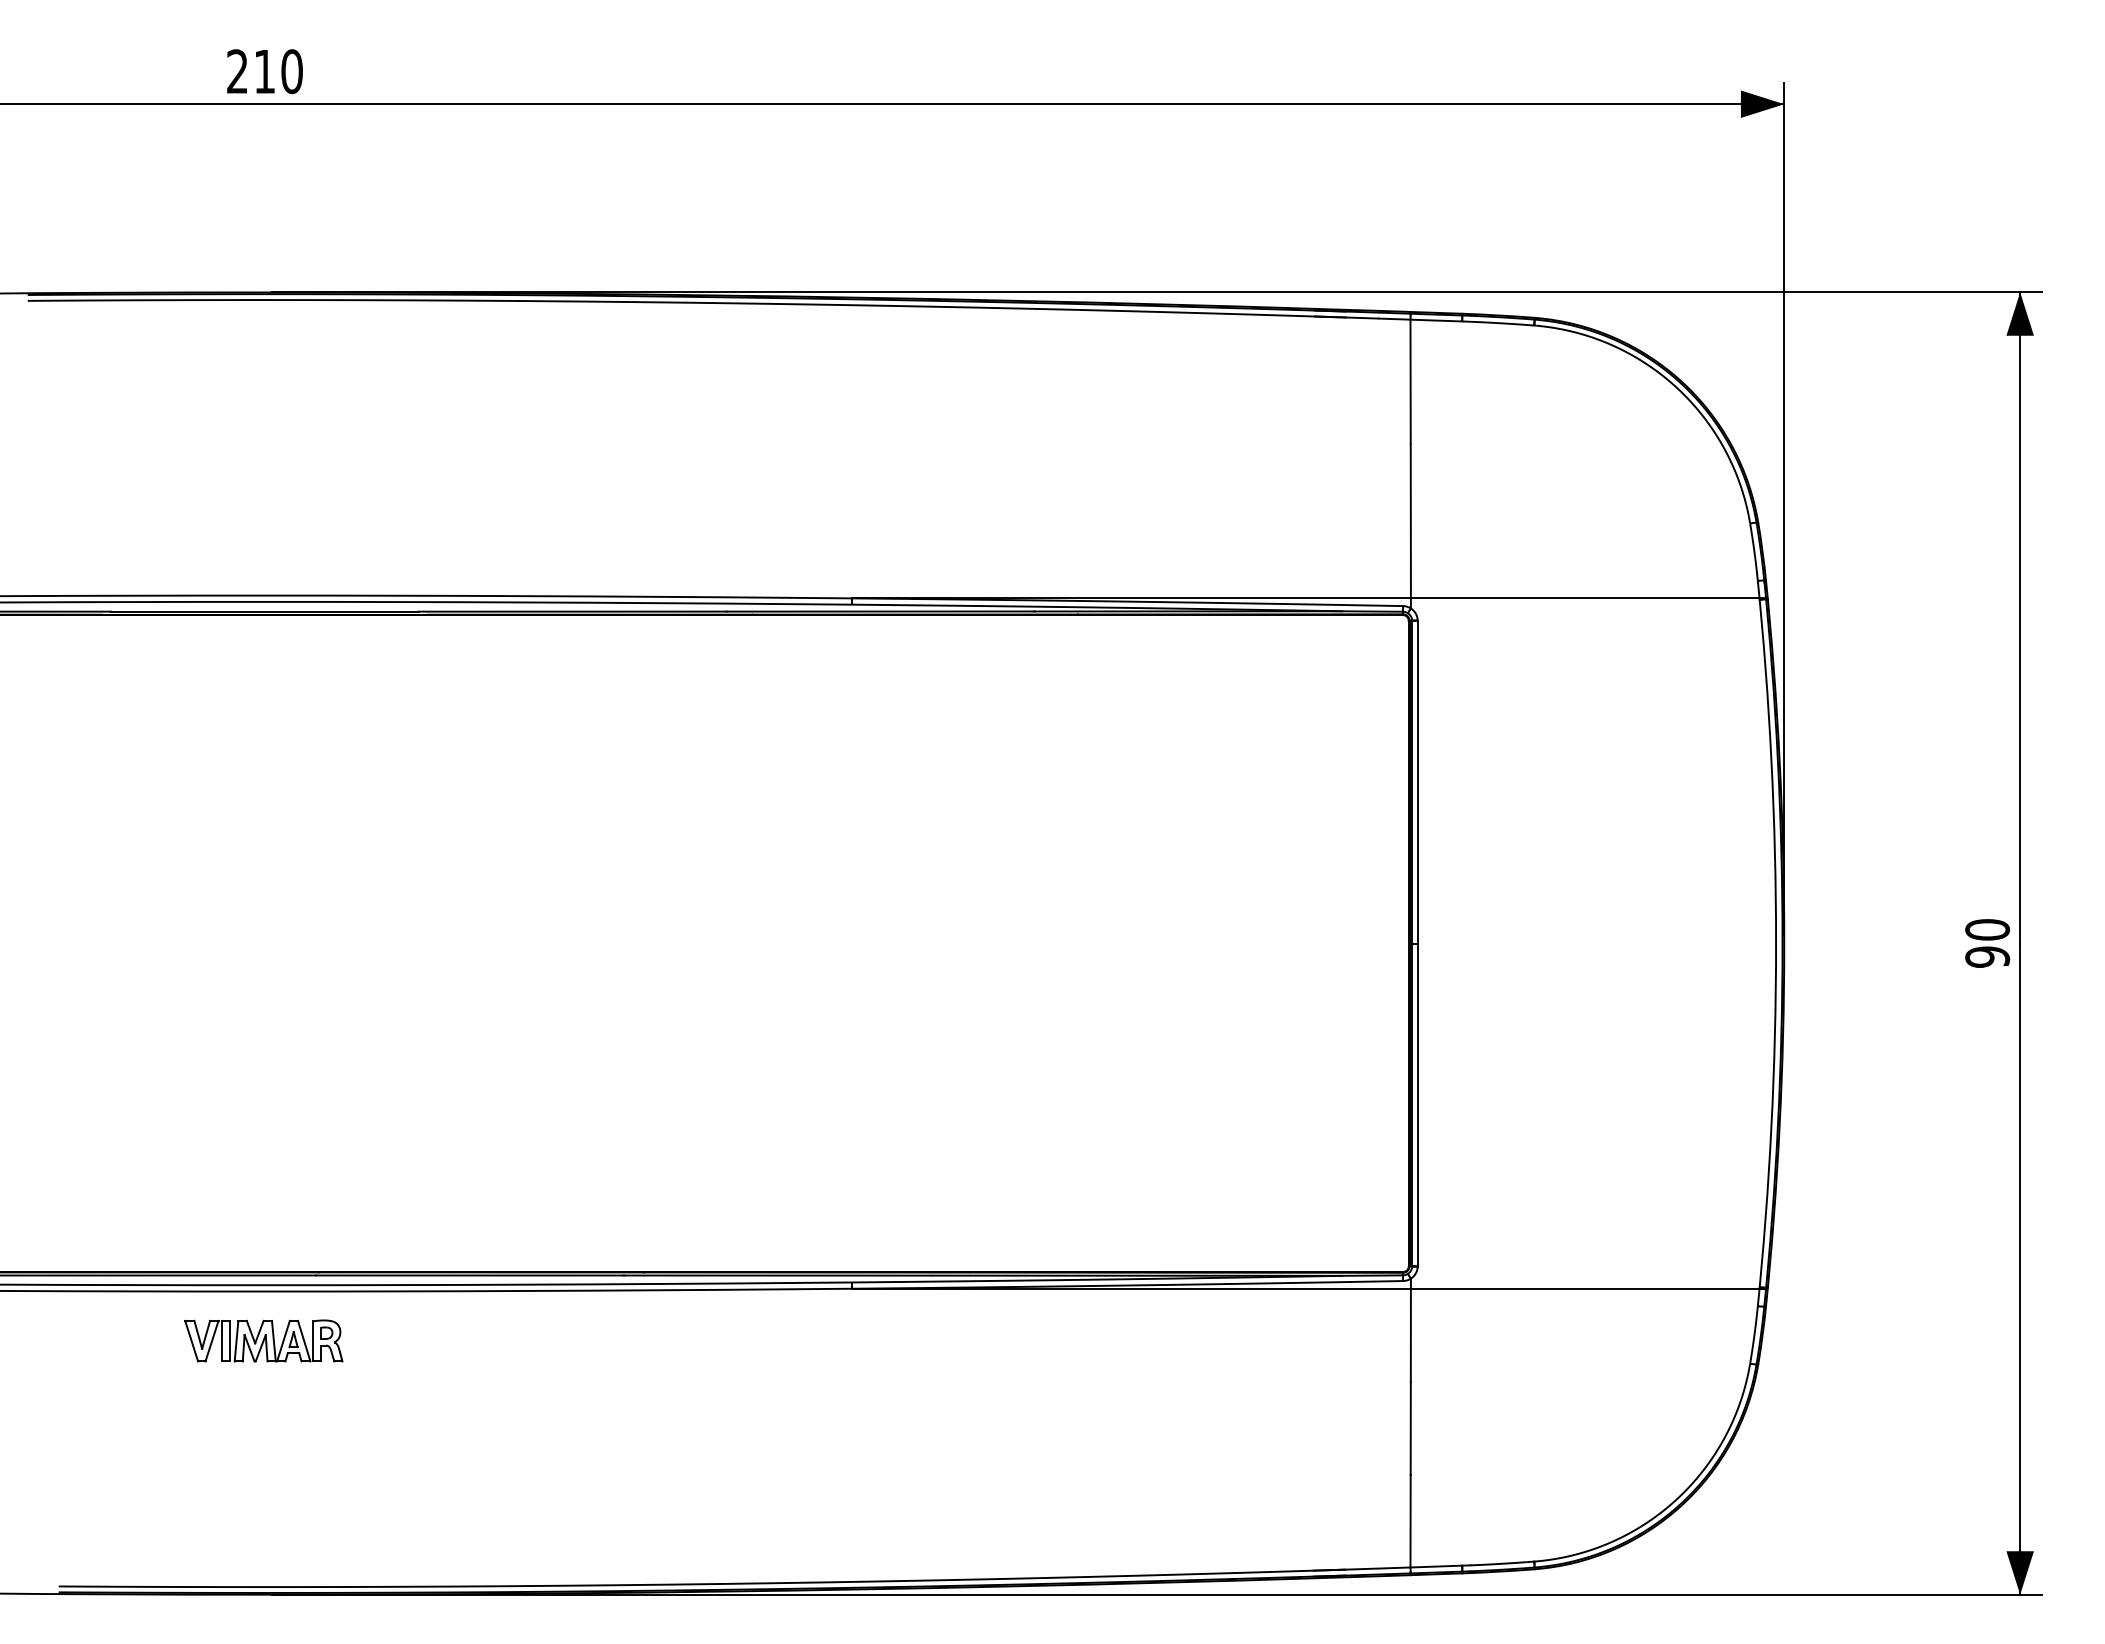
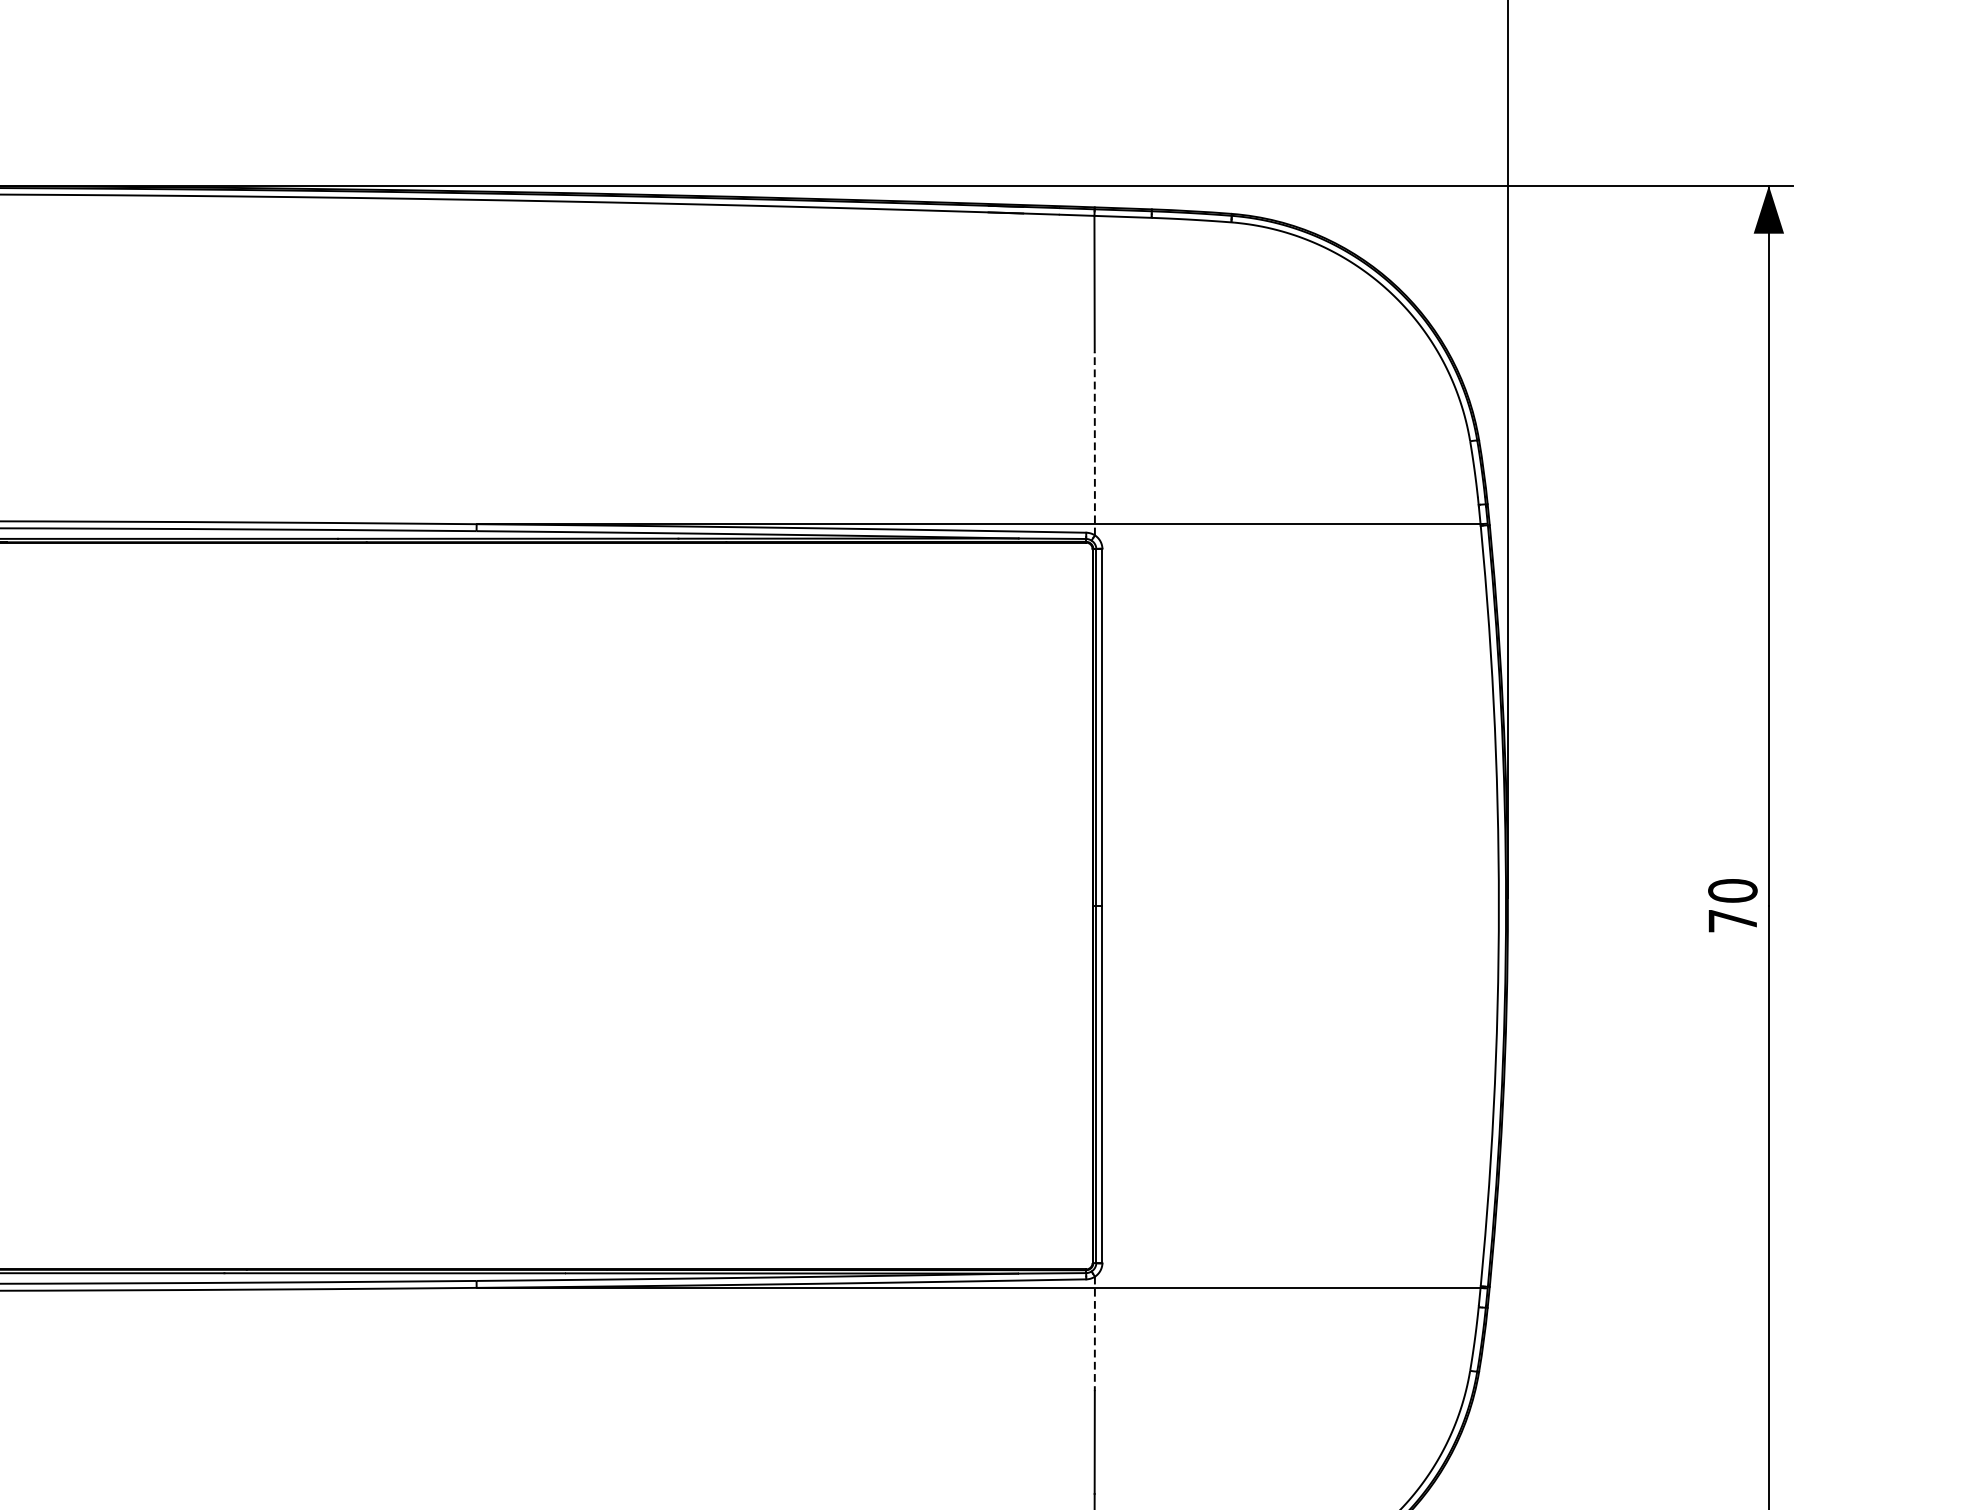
line: (1410, 526) -> (1094, 444), solid -> dashed
text: (1987, 956) -> (1732, 920), 90 -> 70
line: (1410, 1330) -> (1094, 1334), solid -> dashed

